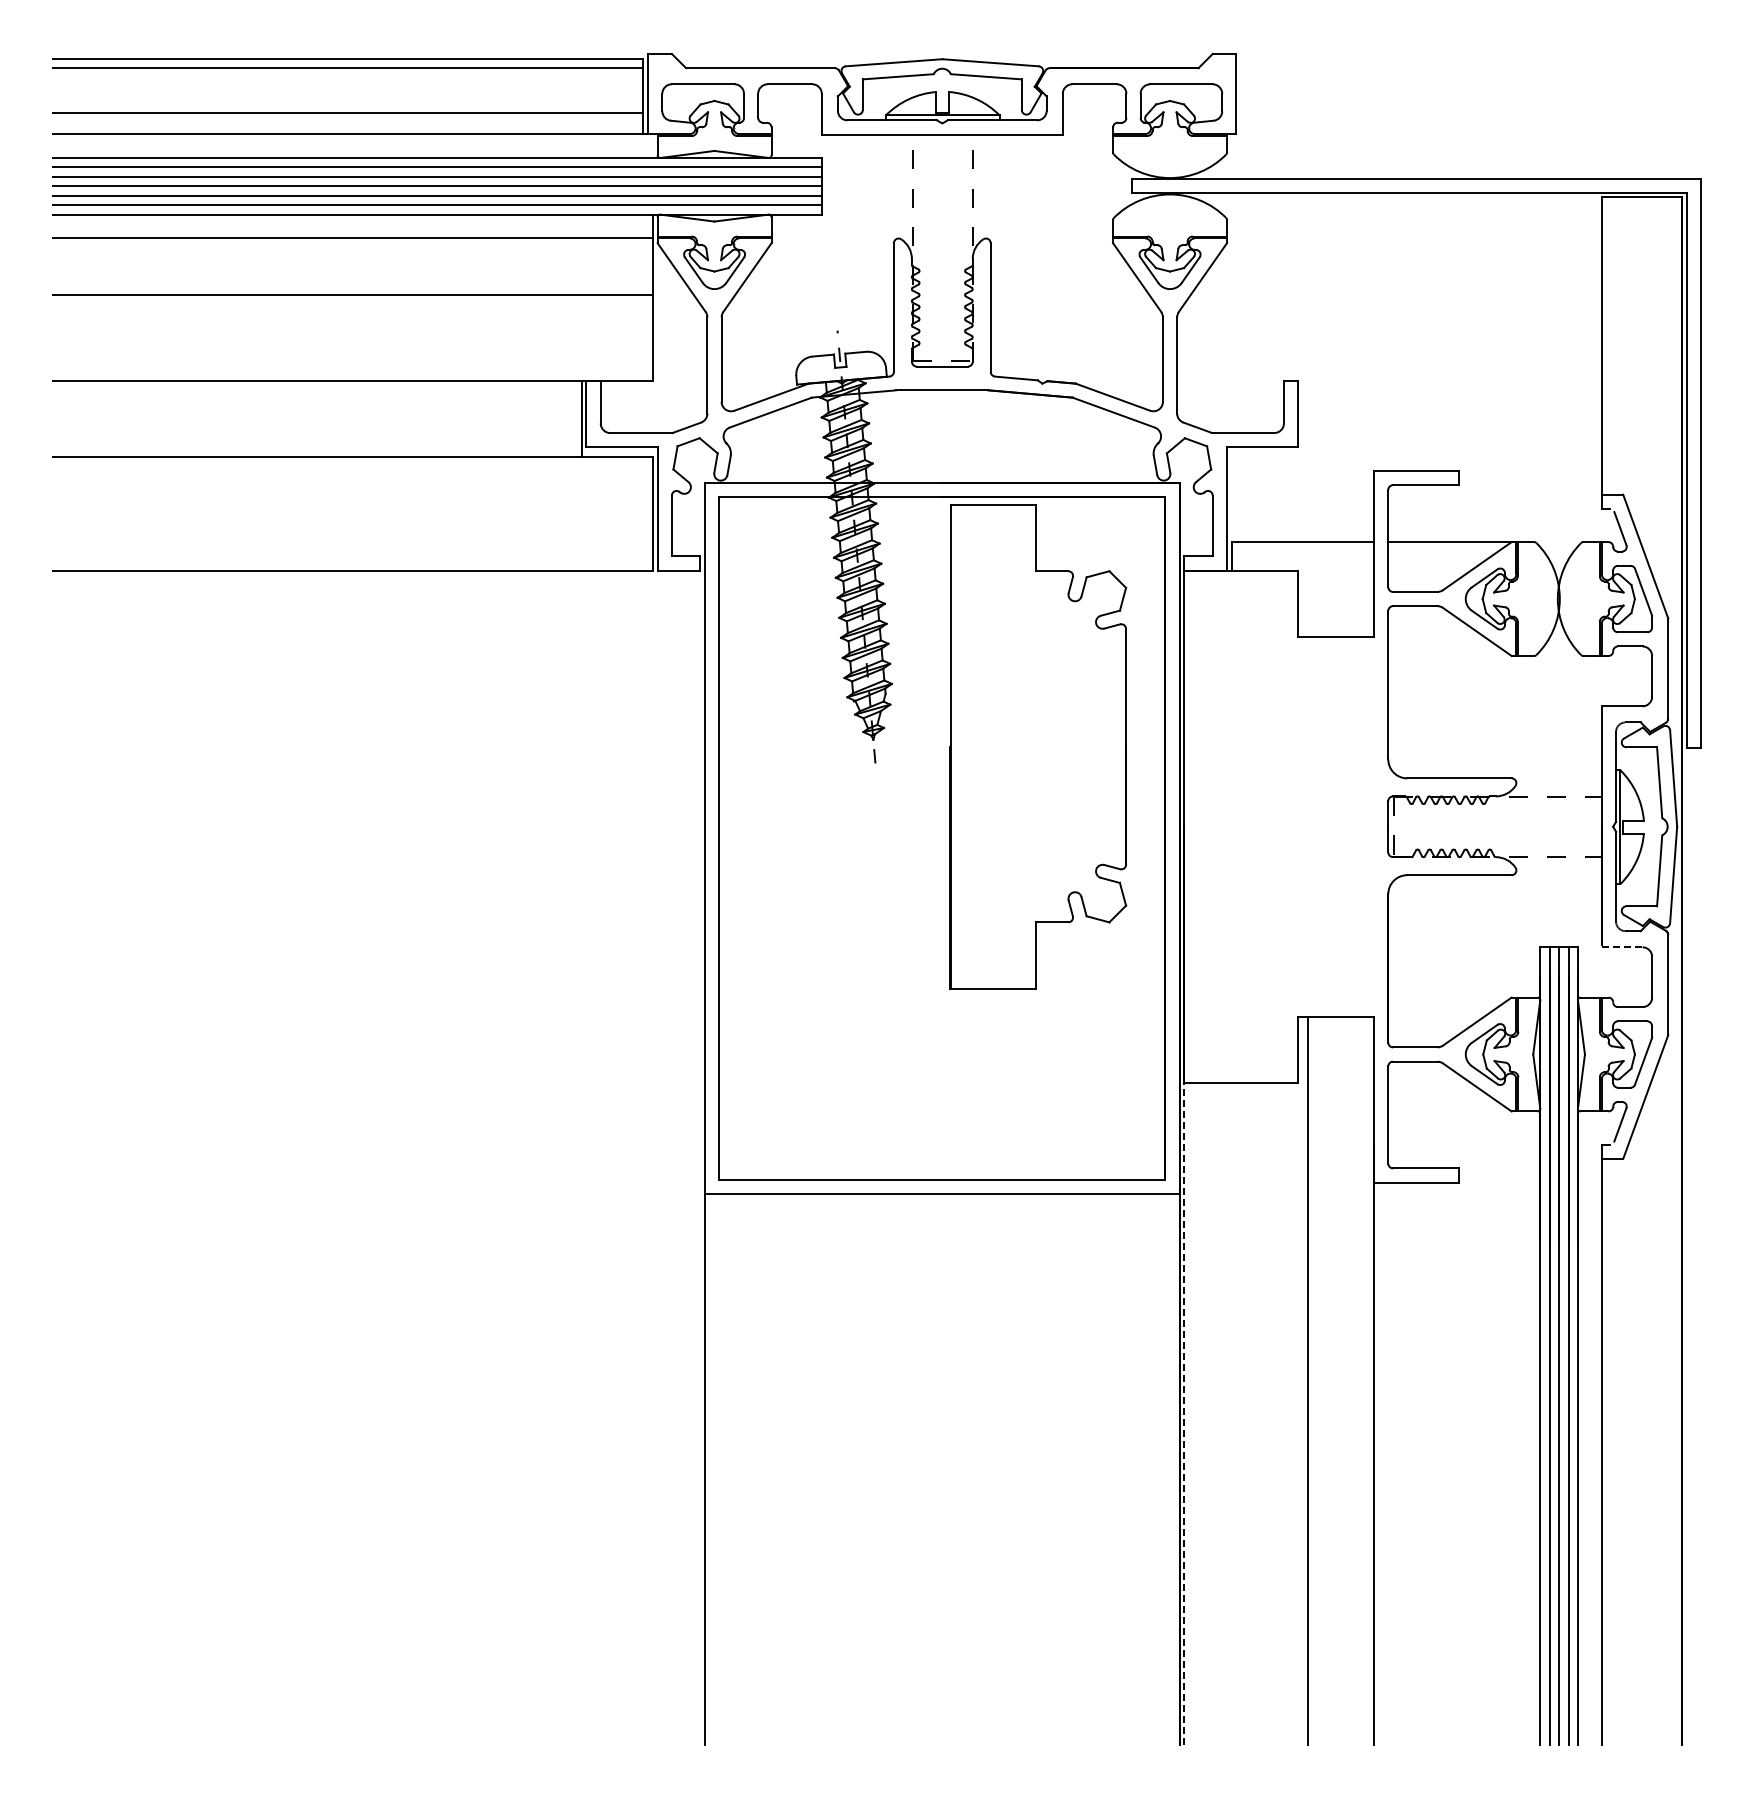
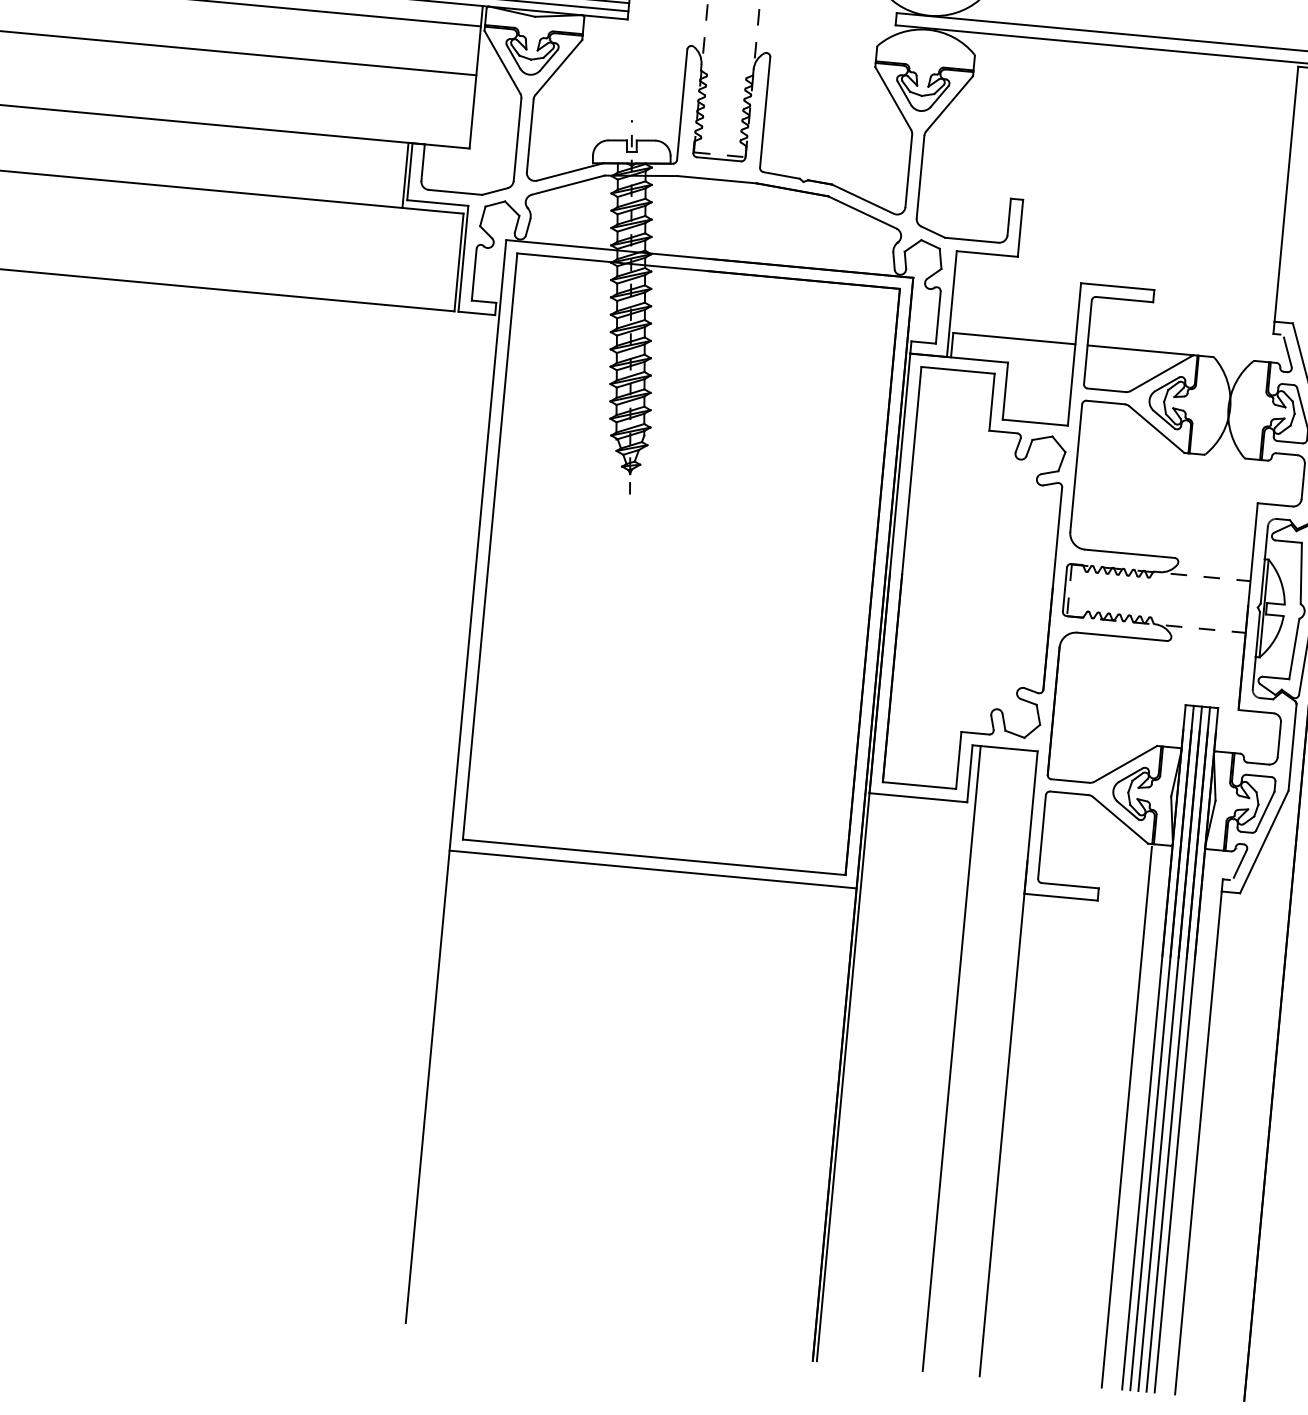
part: (1038, 746) -> (977, 581), moved
line: (1622, 947) -> (1256, 711), dashed -> solid
line: (1184, 1413) -> (843, 1076), dashed -> solid
line: (1516, 1429) -> (1126, 1116), added

